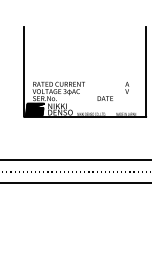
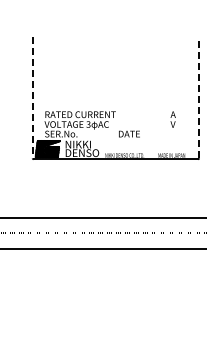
line: (23, 71) -> (32, 97), solid -> dashed
line: (146, 71) -> (199, 97), solid -> dashed
text: (105, 98) -> (129, 133), moved

